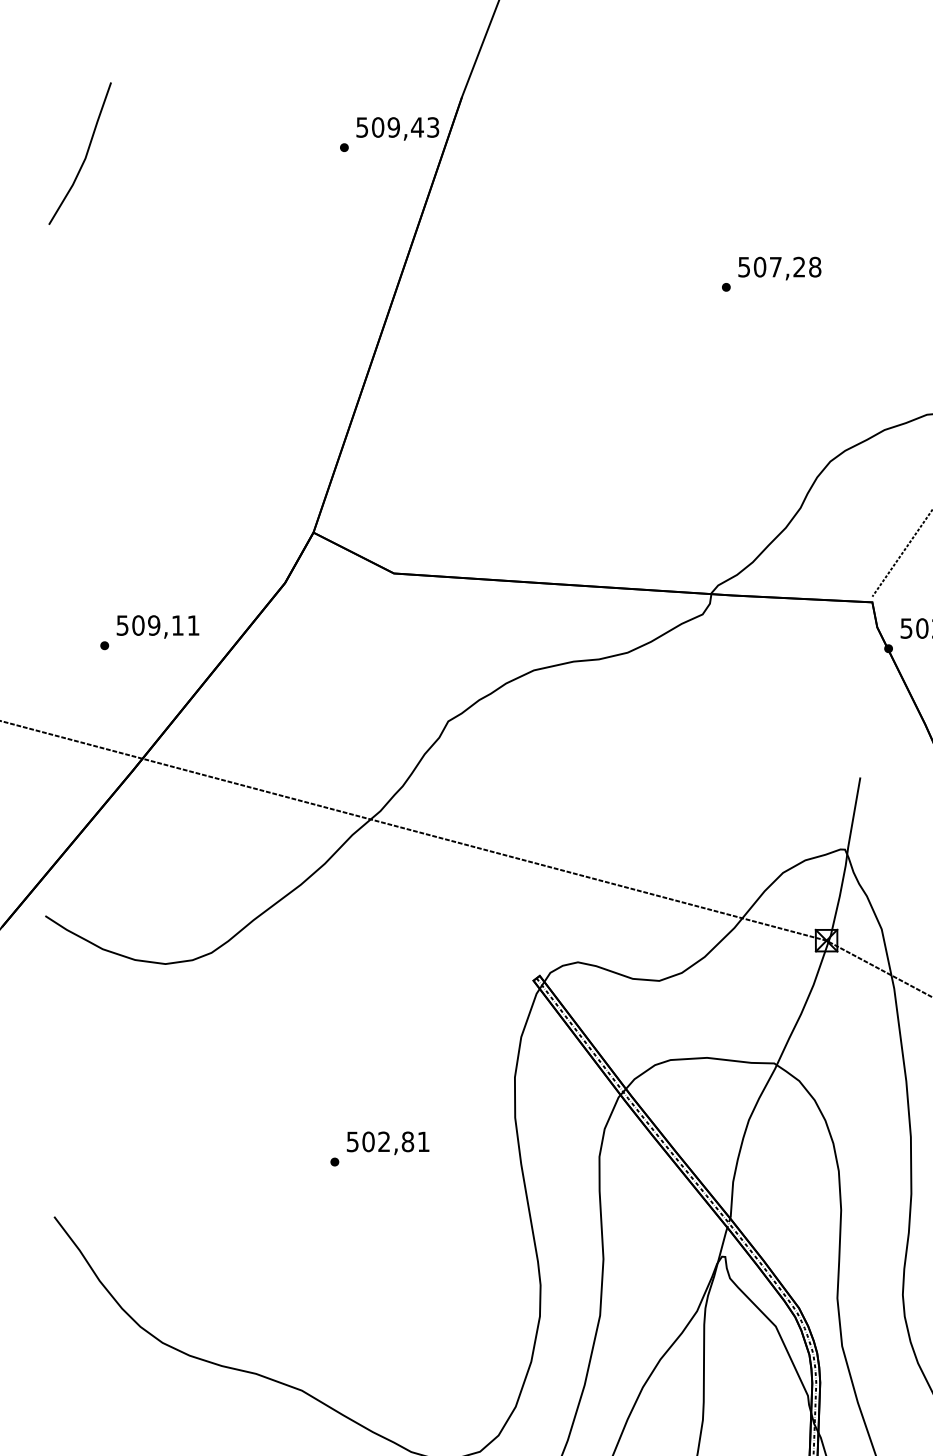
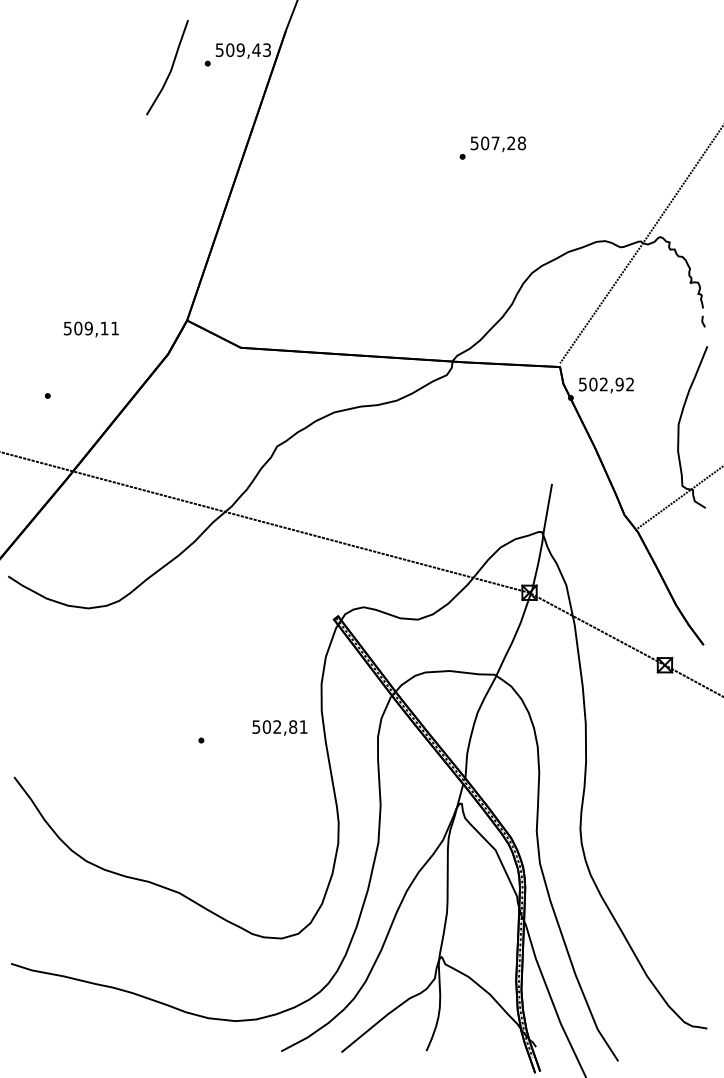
line: (84, 154) -> (170, 68), moved
text: (156, 626) -> (90, 329), moved
text: (387, 1142) -> (279, 727), moved

